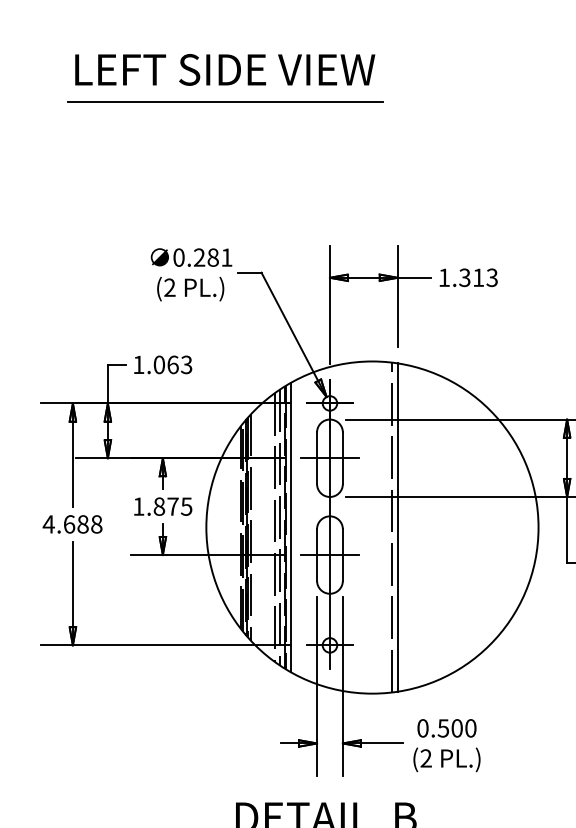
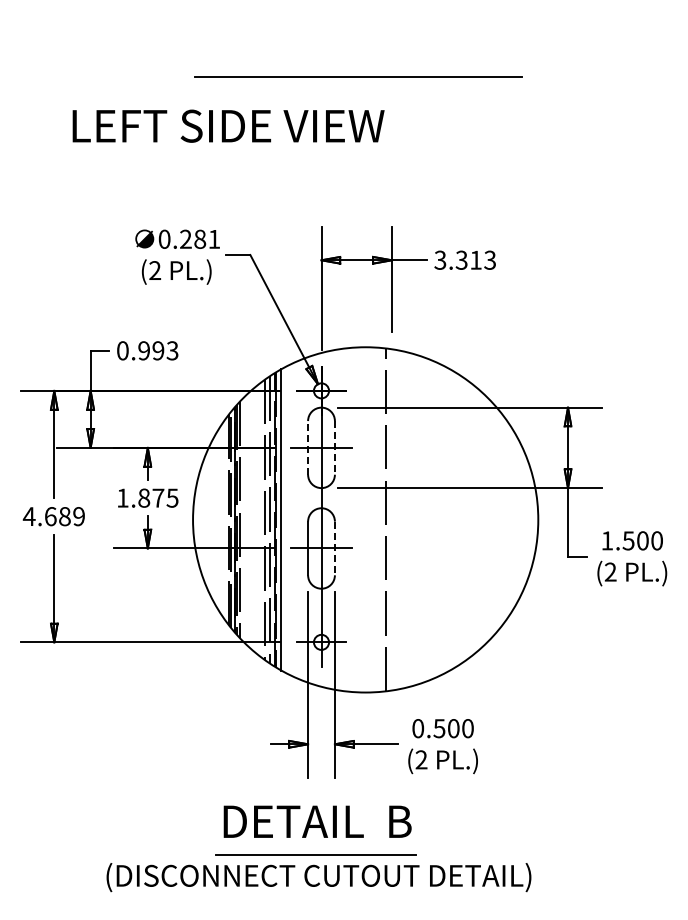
text: (225, 69) -> (228, 125), moved
line: (225, 100) -> (358, 76), moved
text: (444, 277) -> (440, 259), 1.313 -> 3.313
text: (155, 364) -> (140, 350), 1.063 -> 0.993
line: (317, 457) -> (308, 447), solid -> dashed
line: (342, 457) -> (334, 447), solid -> dashed
text: (97, 524) -> (79, 516), 4.688 -> 4.689
line: (397, 527) -> (391, 519), removed
line: (342, 555) -> (334, 548), solid -> dashed

